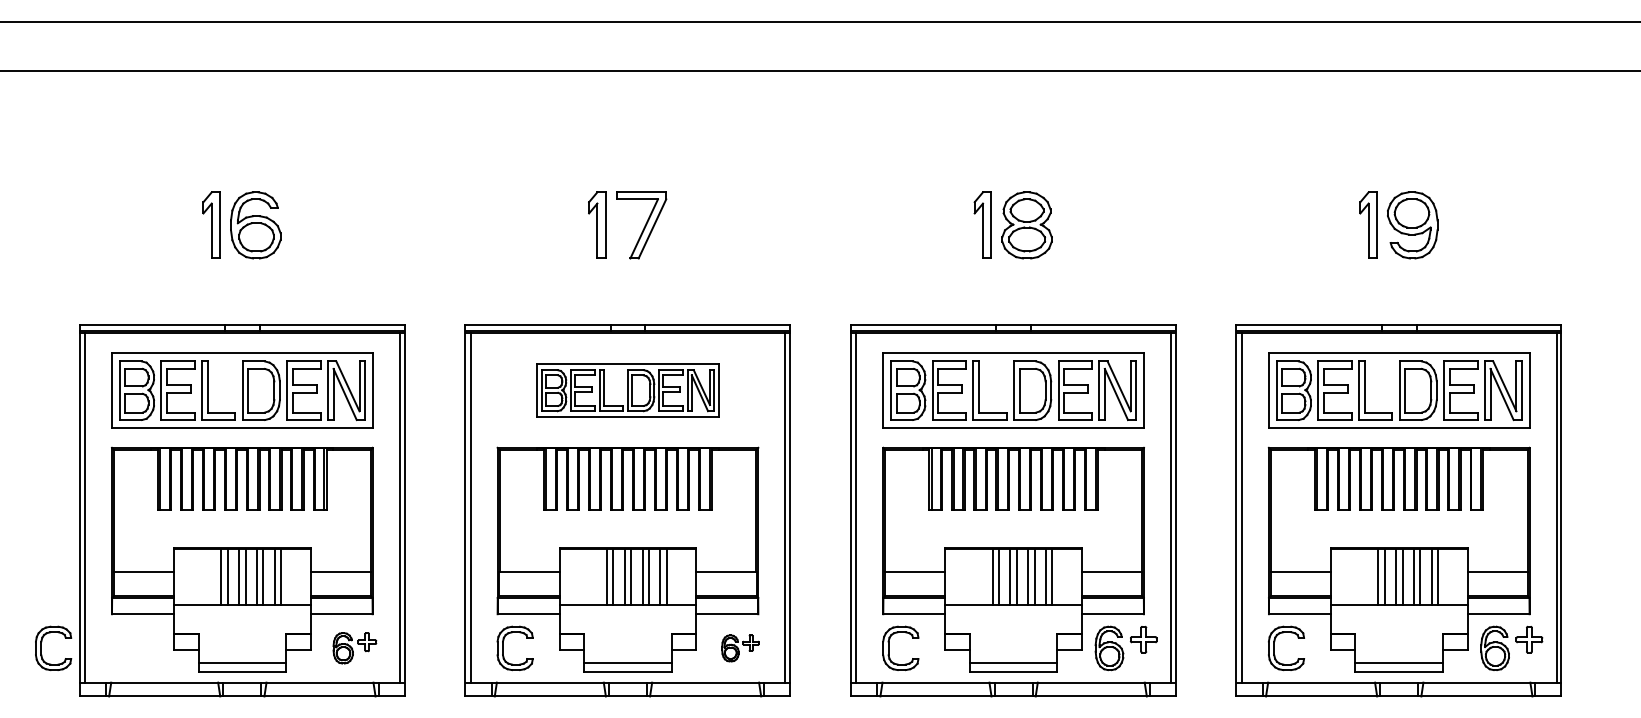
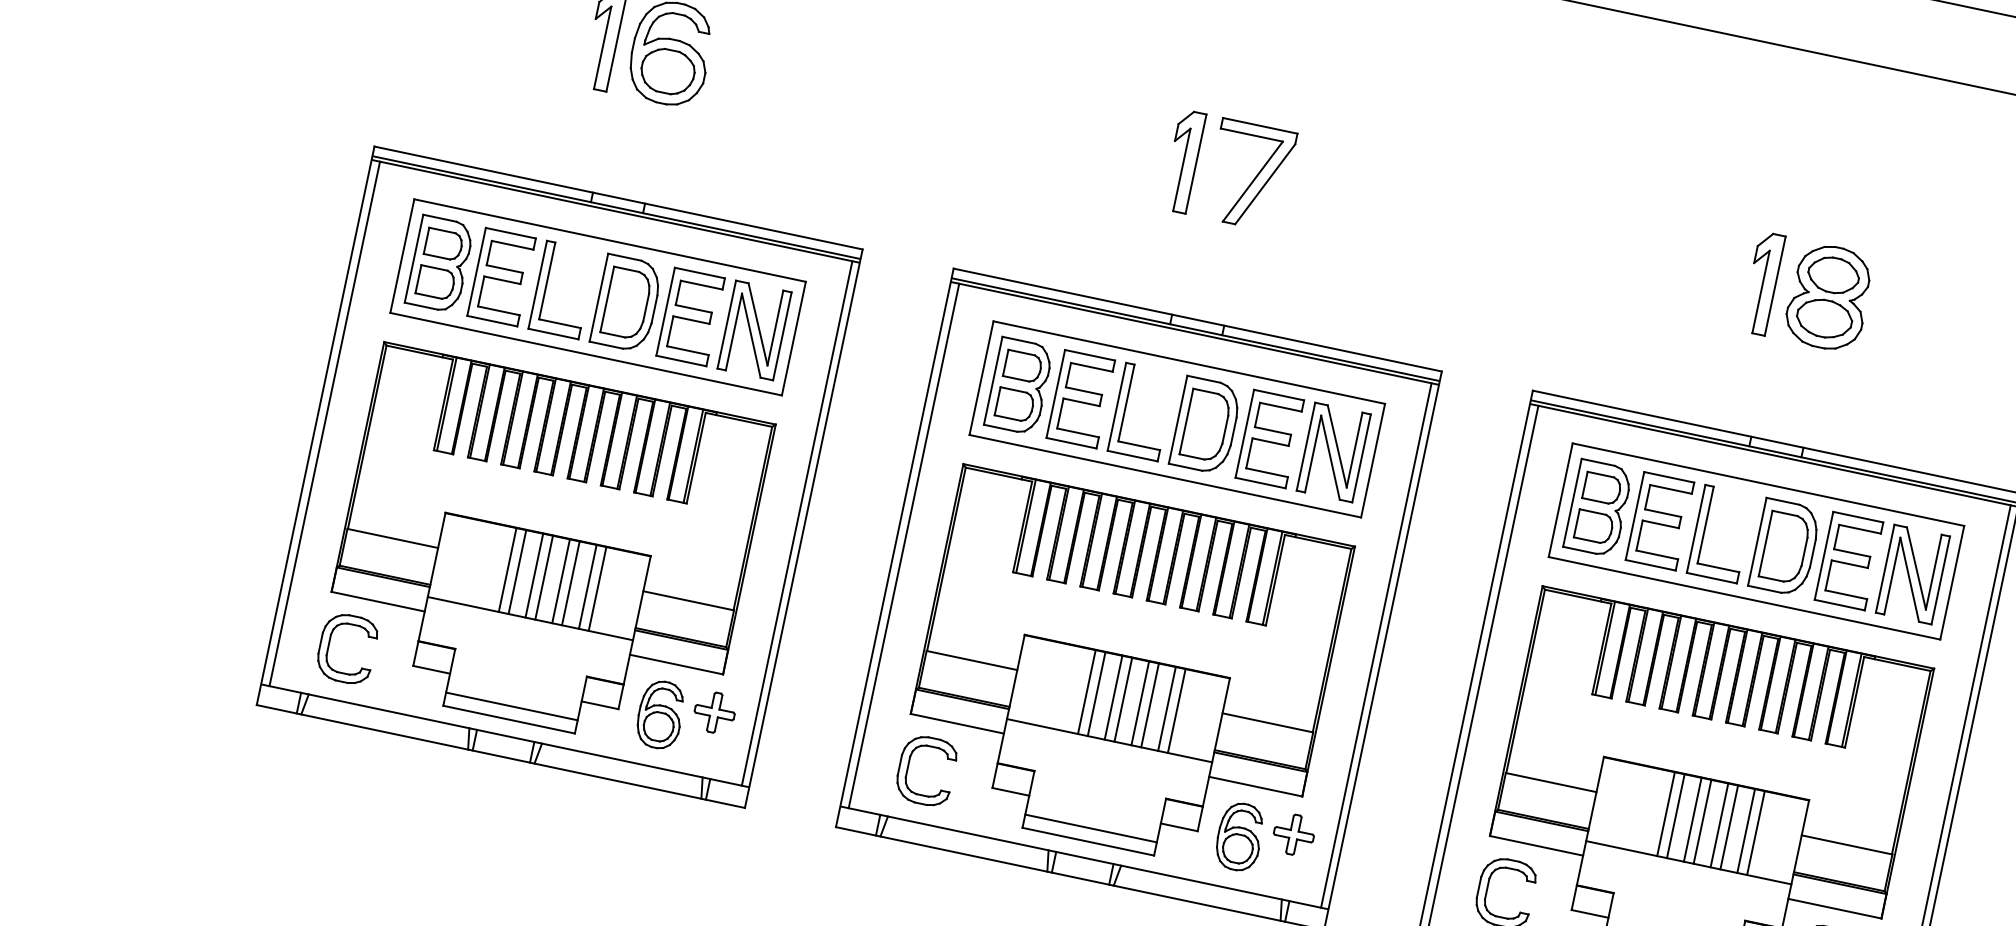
part: (627, 390) -> (1176, 419), size x1.43
part: (41, 647) -> (329, 643), moved
part: (354, 647) -> (685, 718), size x1.43
part: (740, 648) -> (1264, 842), size x1.67

